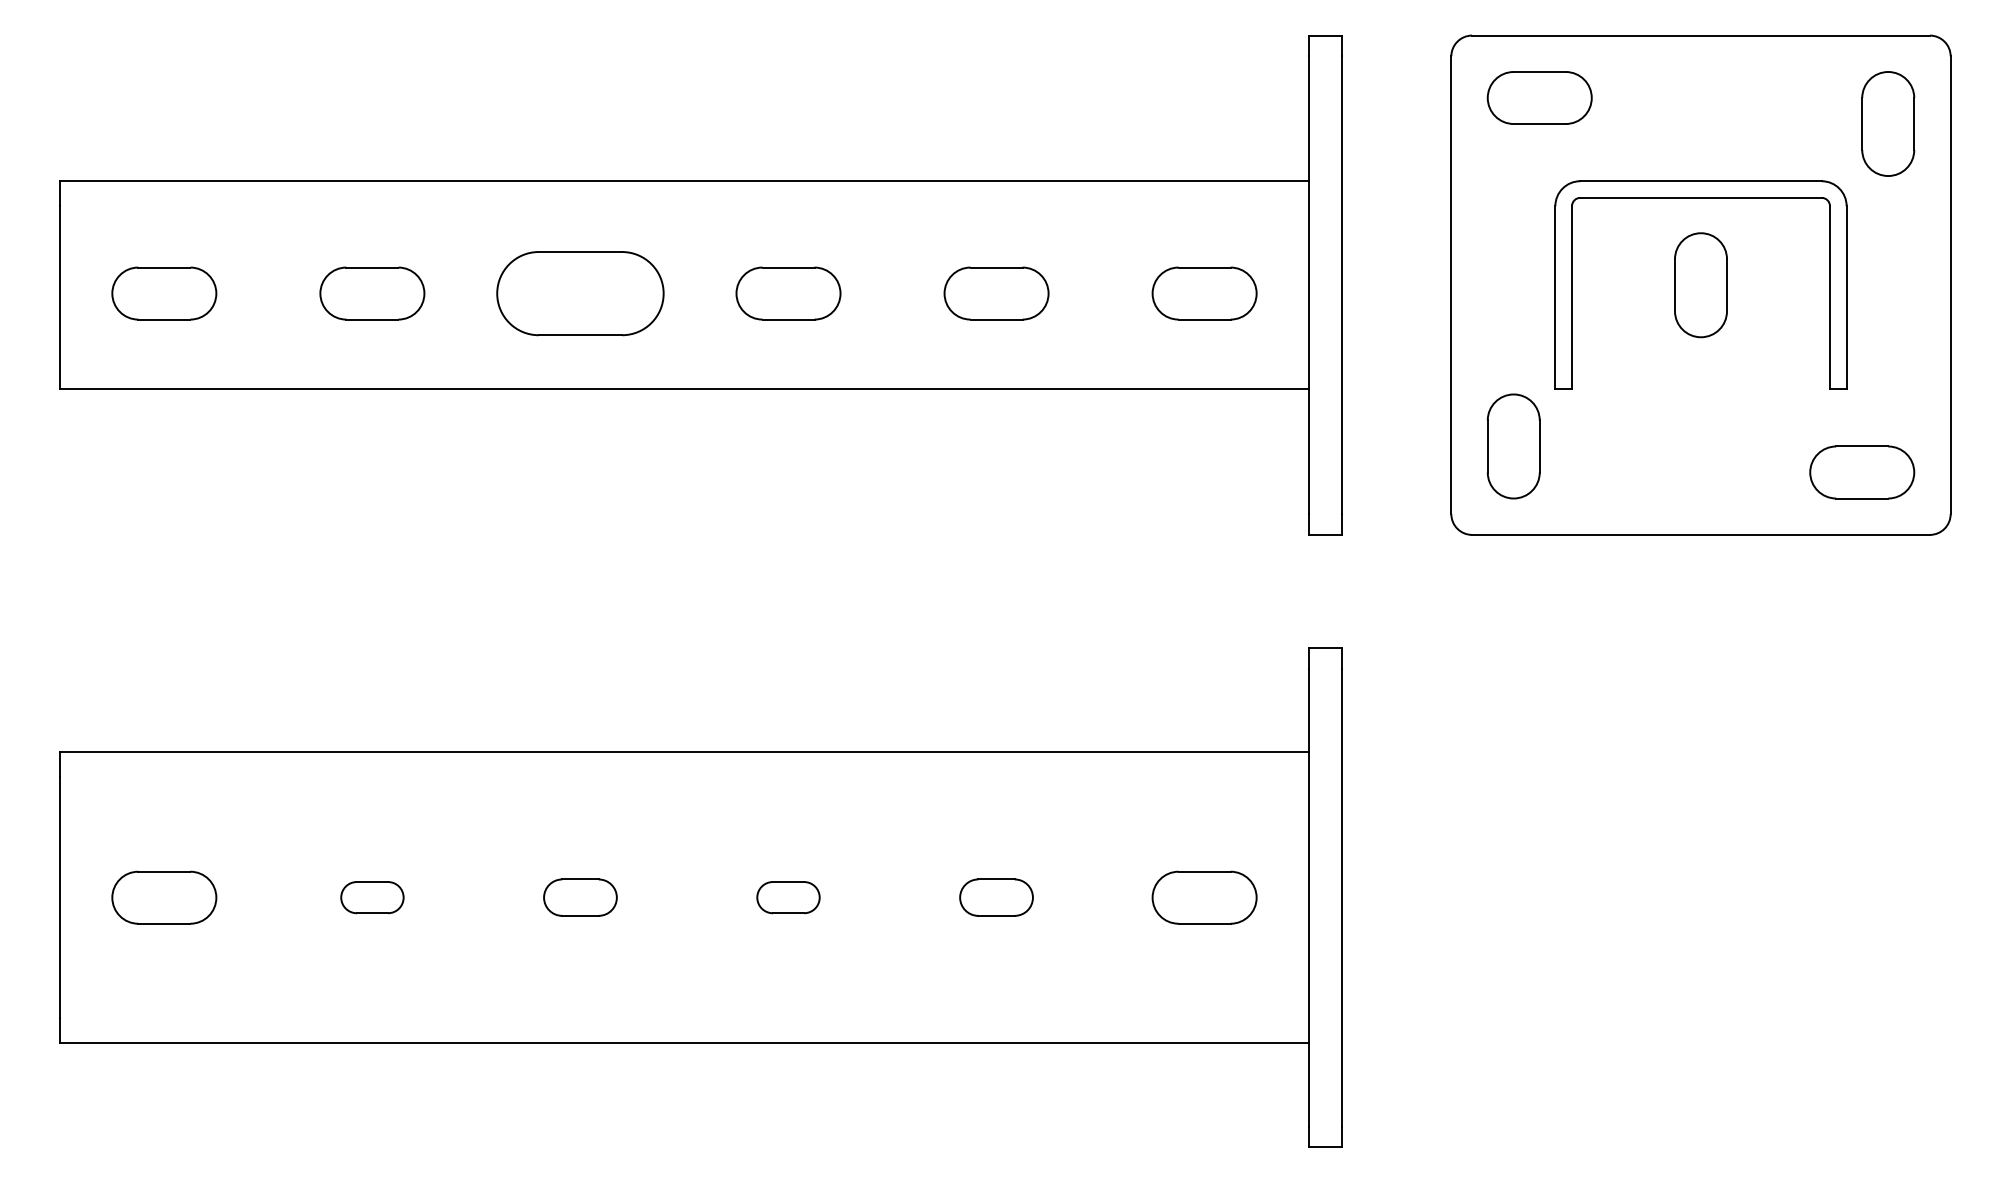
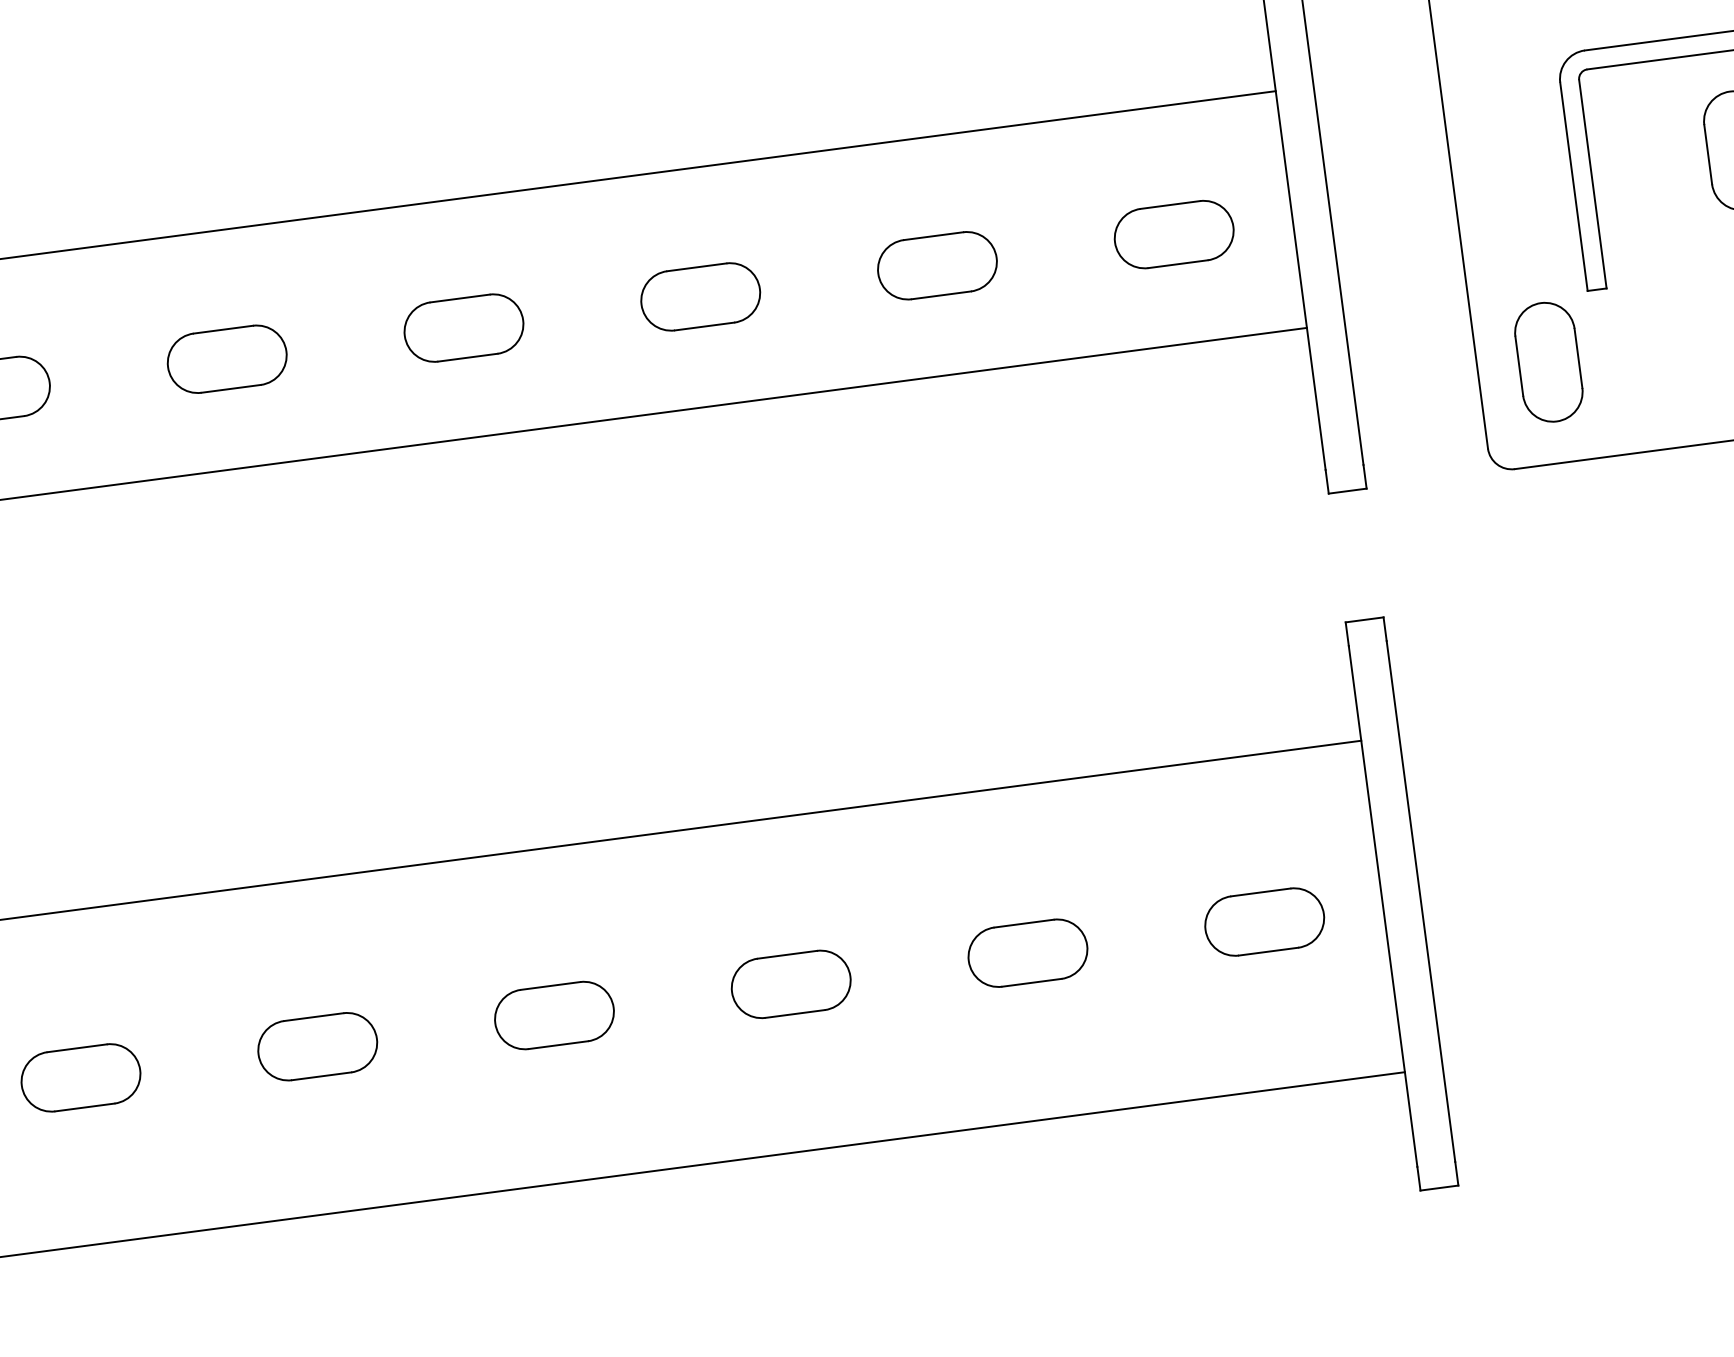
part: (580, 293) -> (464, 328), size x0.62
part: (372, 897) -> (317, 1046), size x1.67
part: (580, 897) -> (554, 1015), size x1.43
part: (788, 897) -> (791, 984), size x1.67
part: (996, 897) -> (1027, 952), size x1.43

